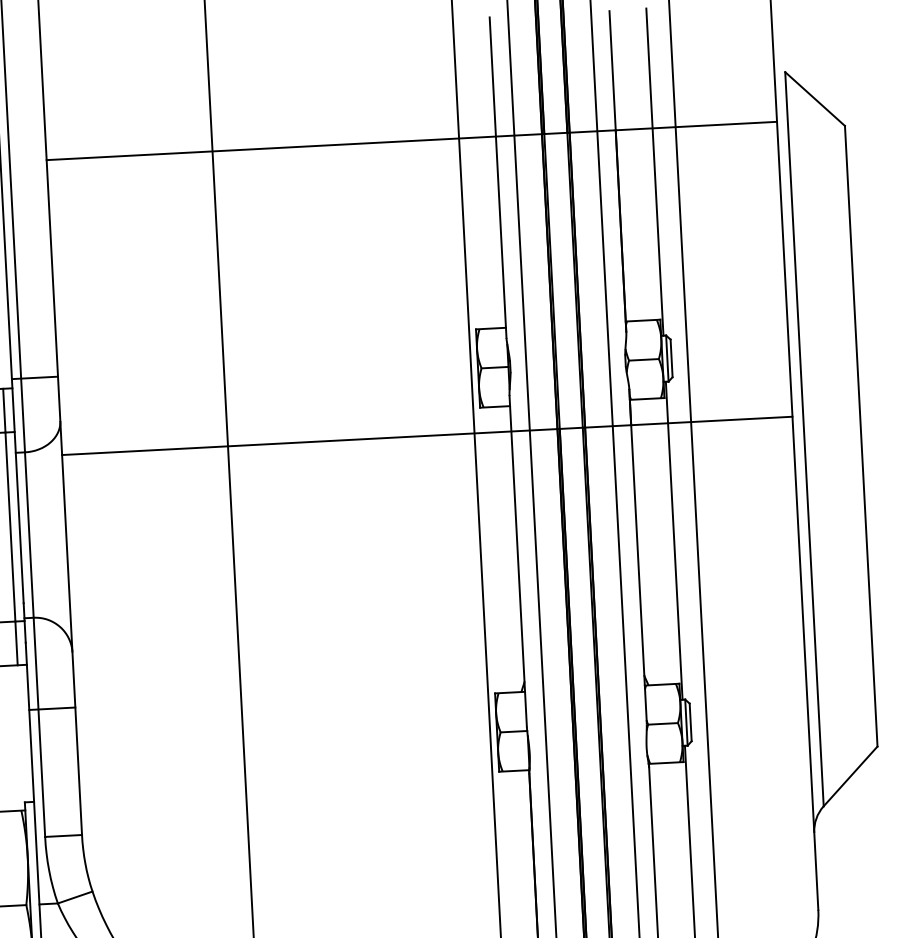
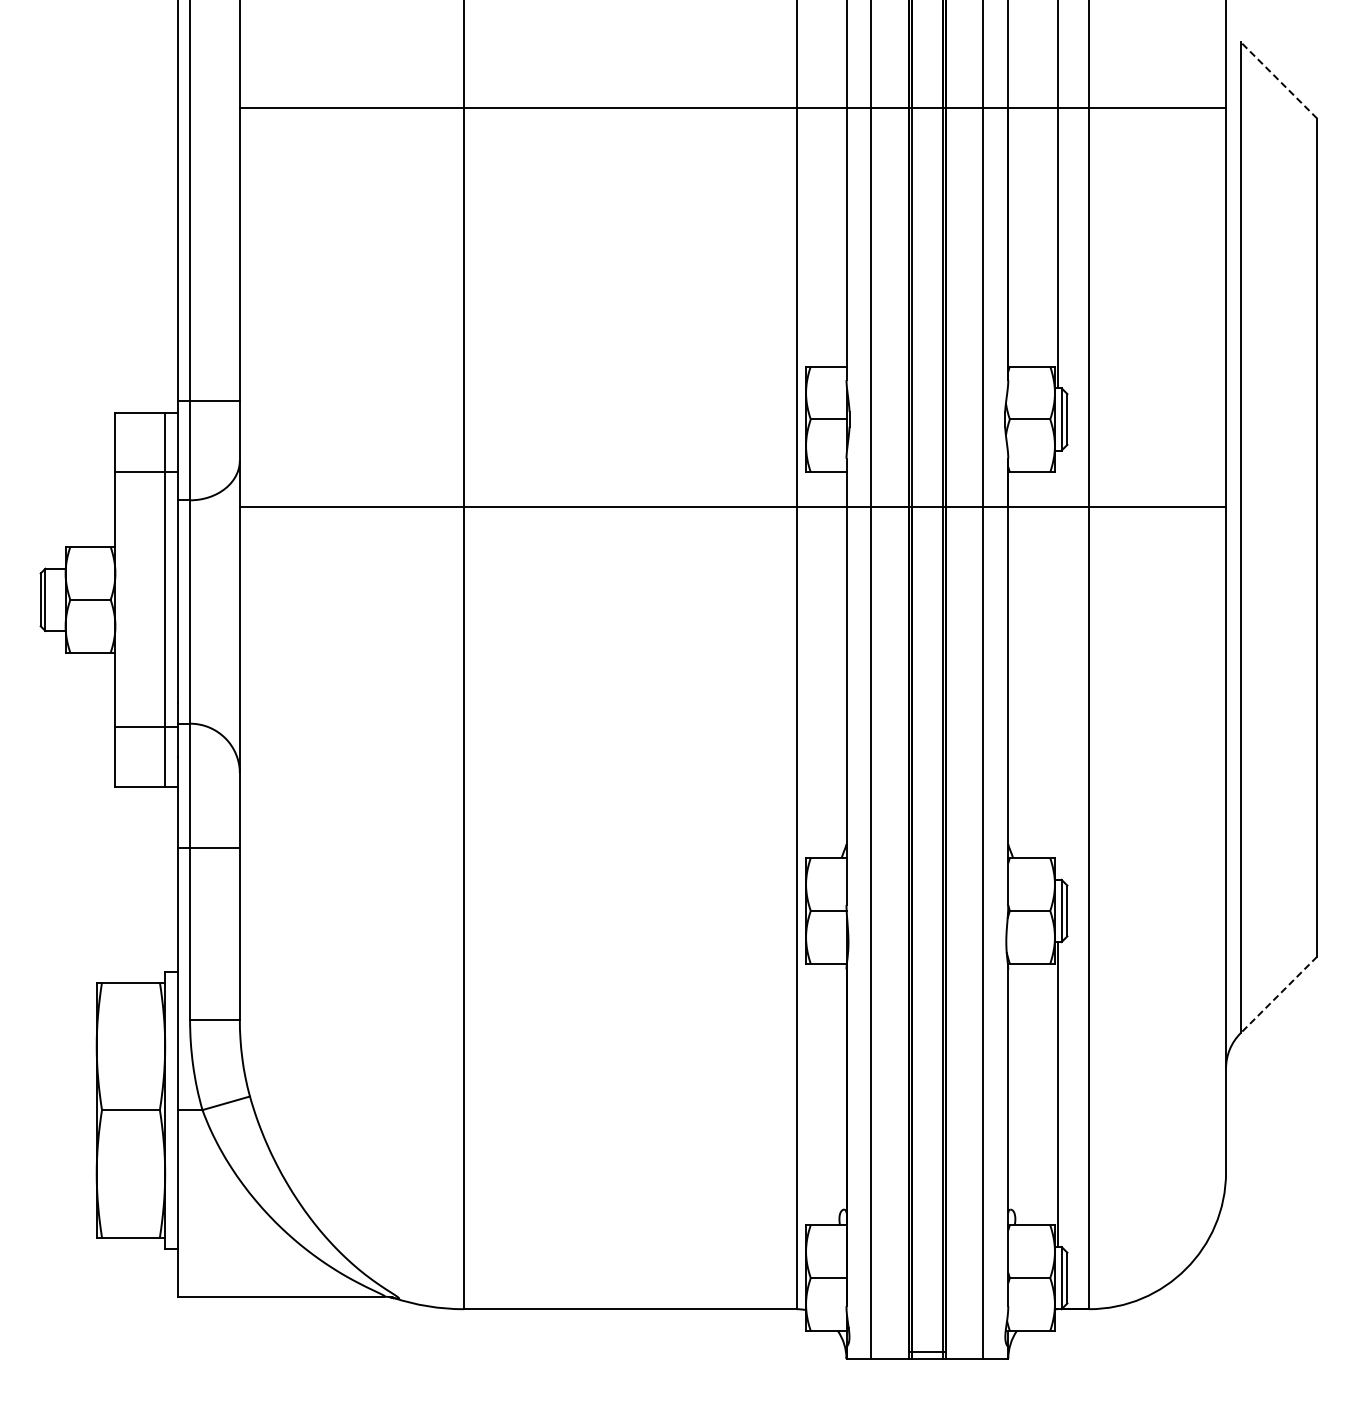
line: (814, 98) -> (1278, 79), solid -> dashed
line: (674, 540) -> (1058, 664), removed
line: (850, 776) -> (1278, 995), solid -> dashed

